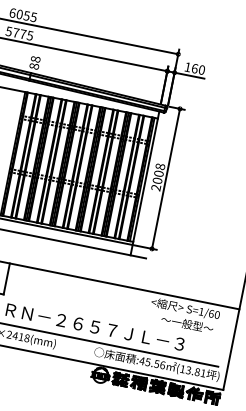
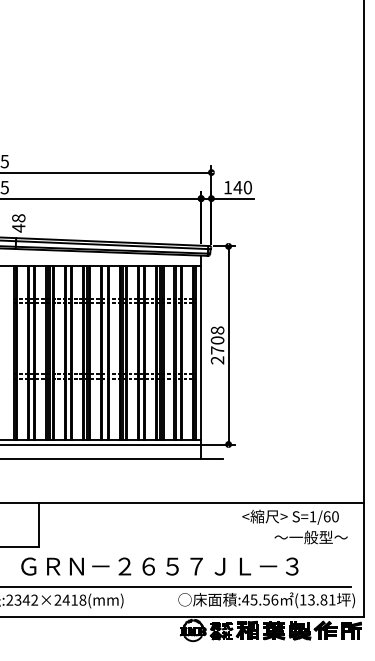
text: (34, 65) -> (18, 227), 88 -> 48
text: (194, 68) -> (237, 187), 160 -> 140
text: (157, 180) -> (217, 350), 2008 -> 2708
text: (186, 324) -> (310, 537), moved

